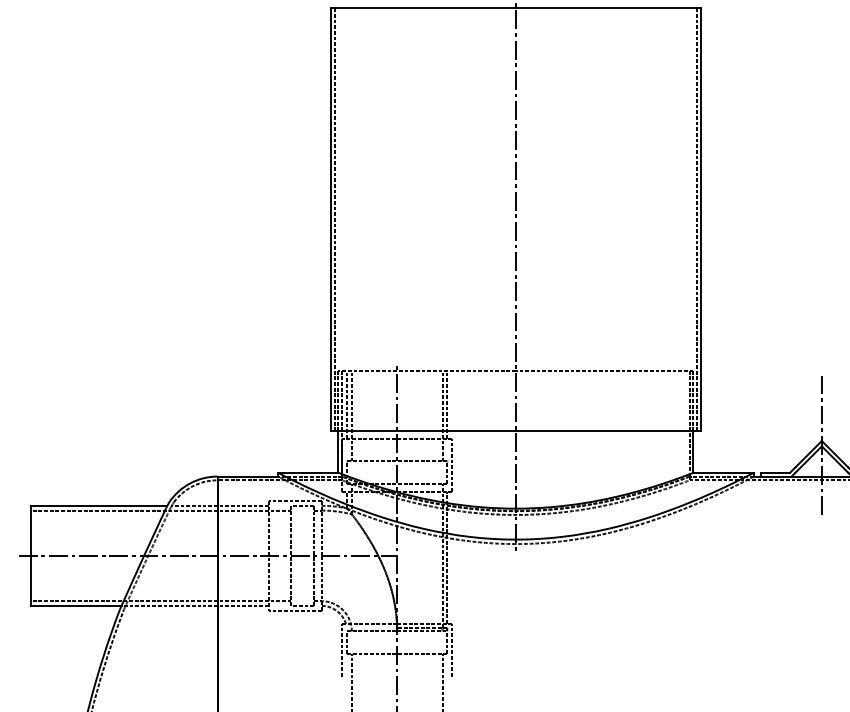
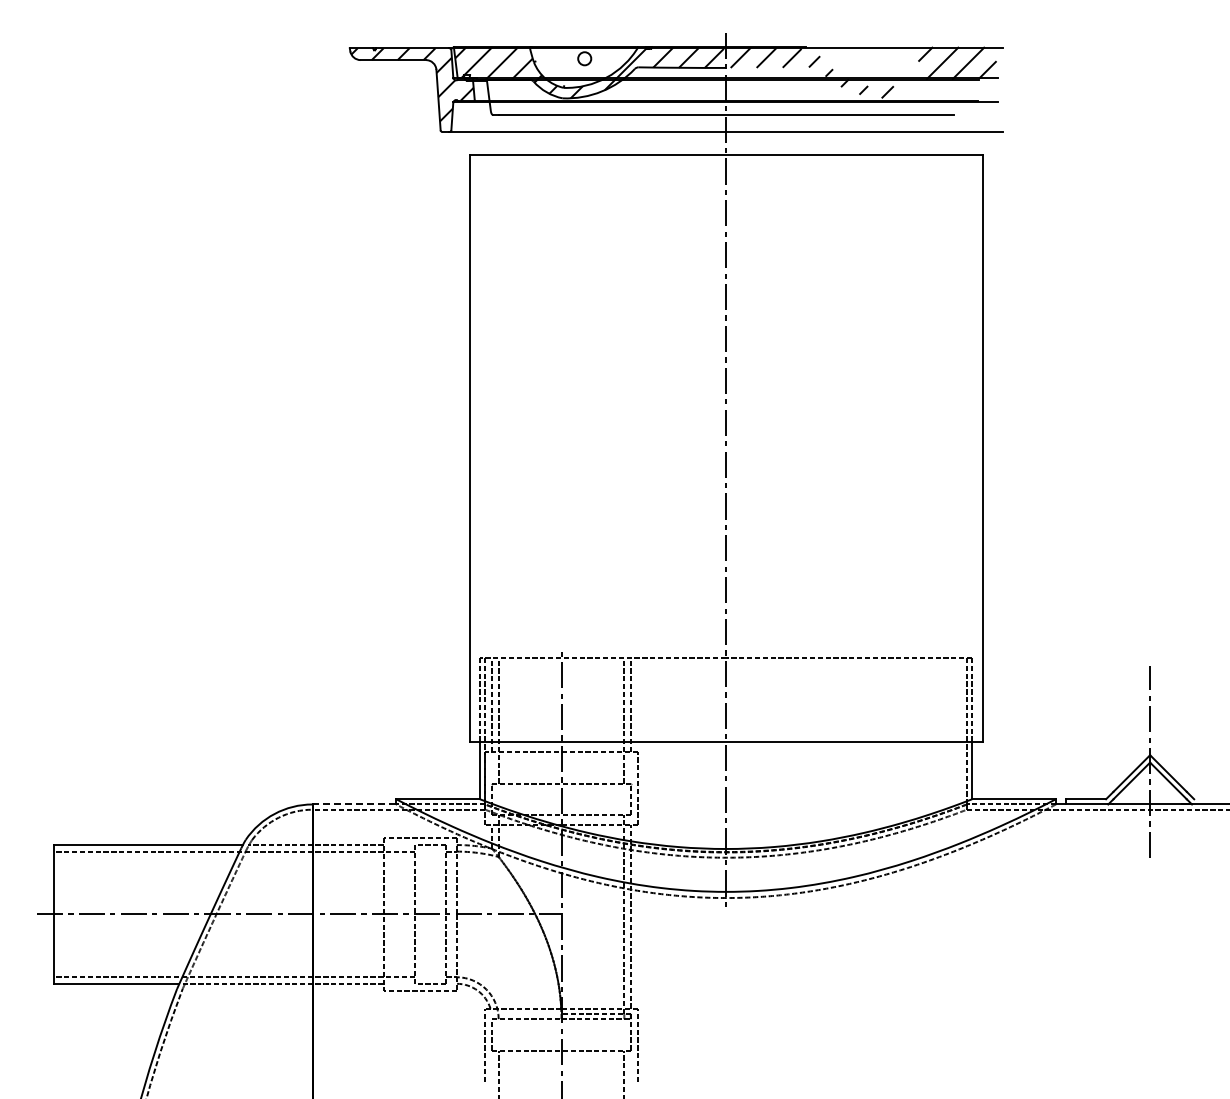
line: (334, 219) -> (474, 448), removed
line: (697, 219) -> (977, 448), removed
line: (247, 476) -> (354, 804), solid -> dashed

